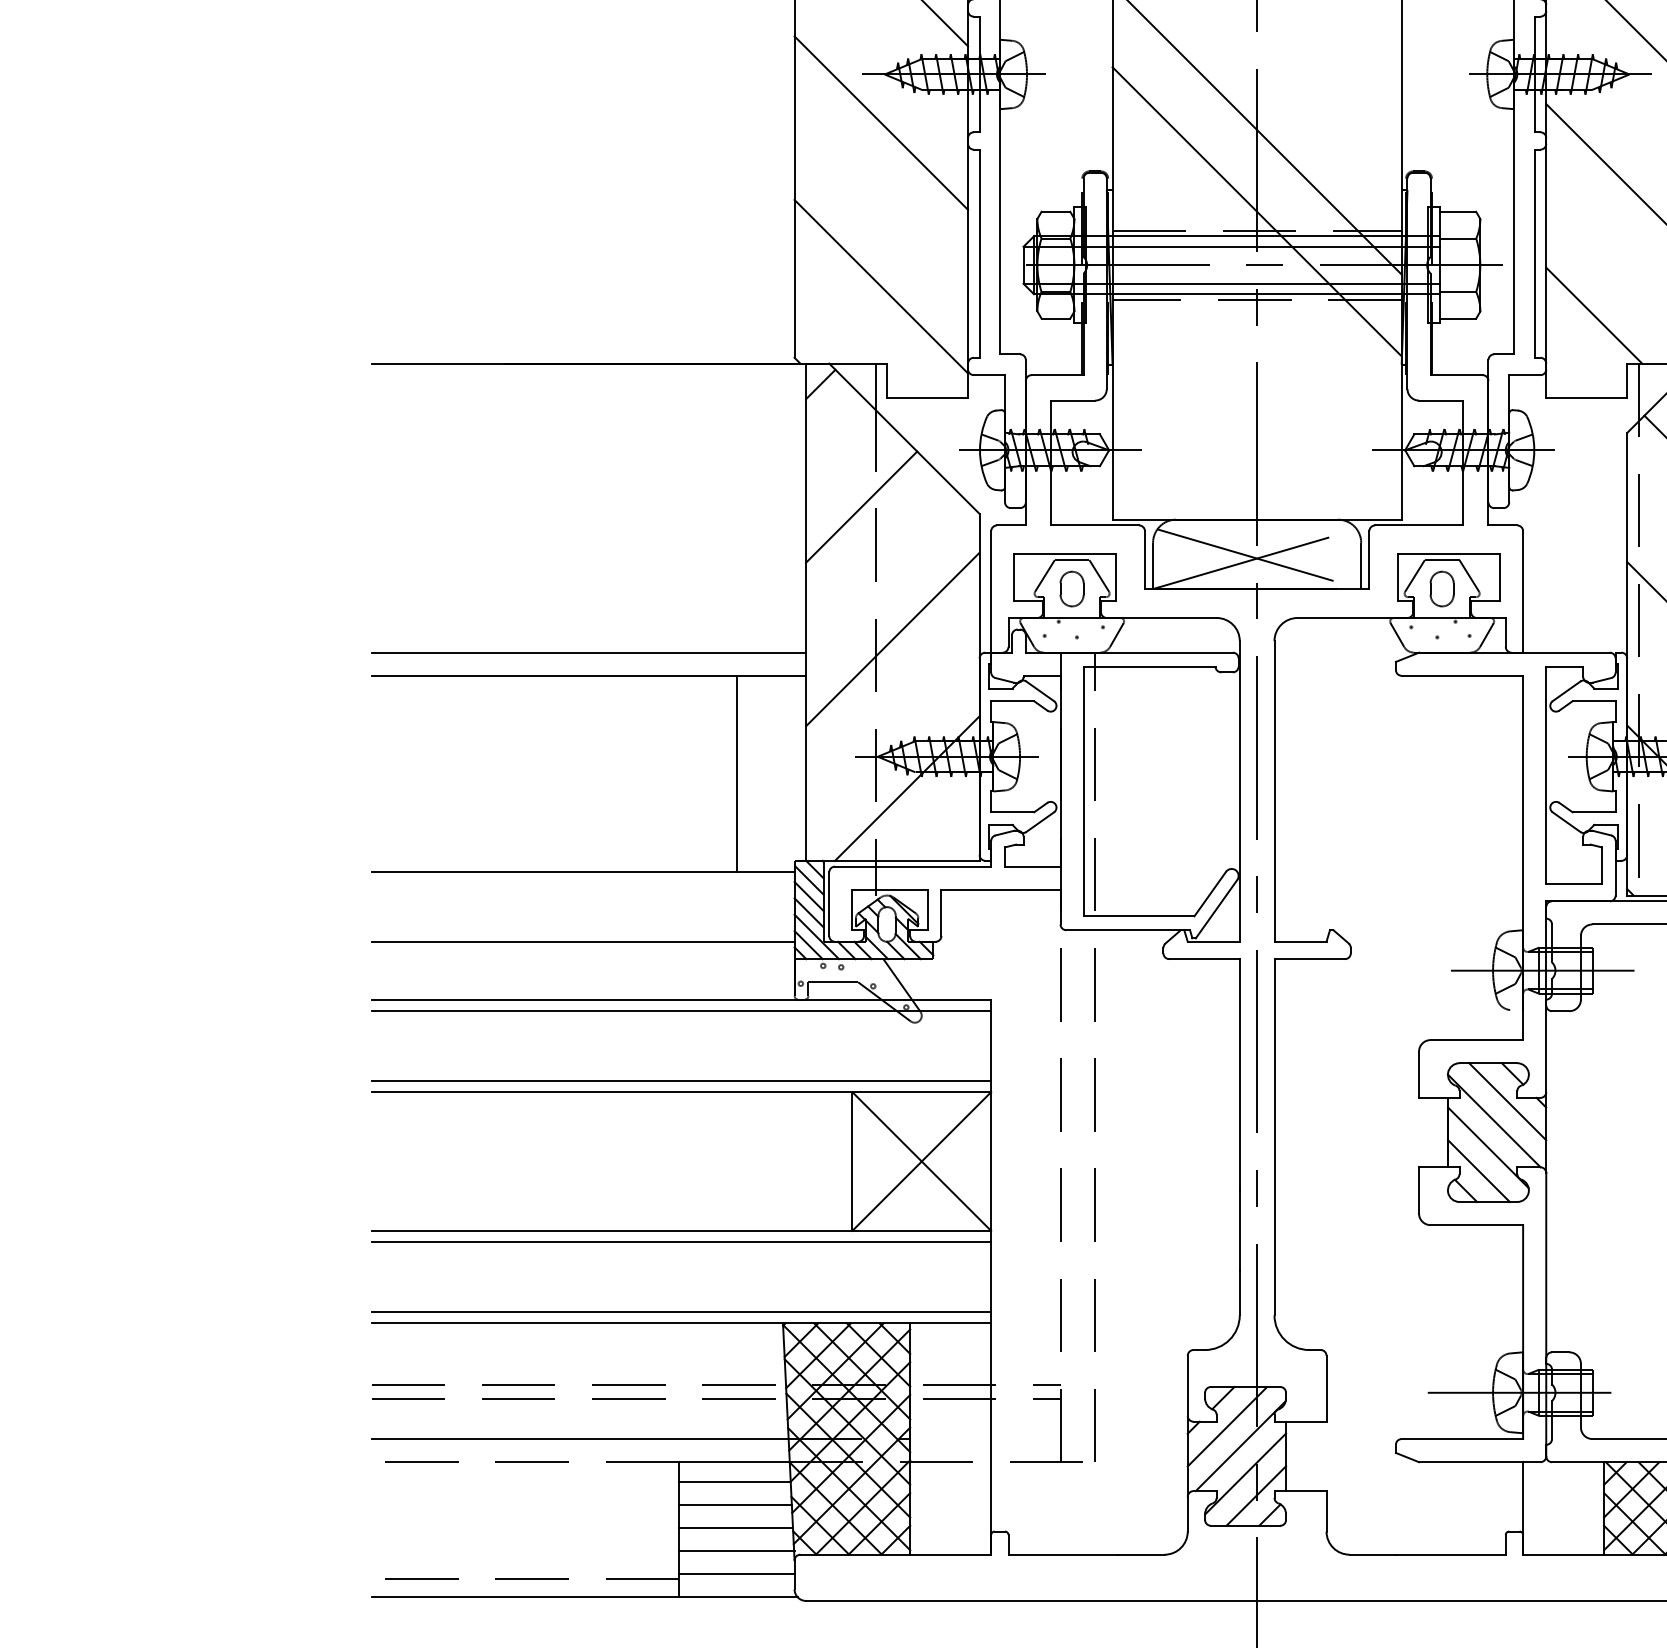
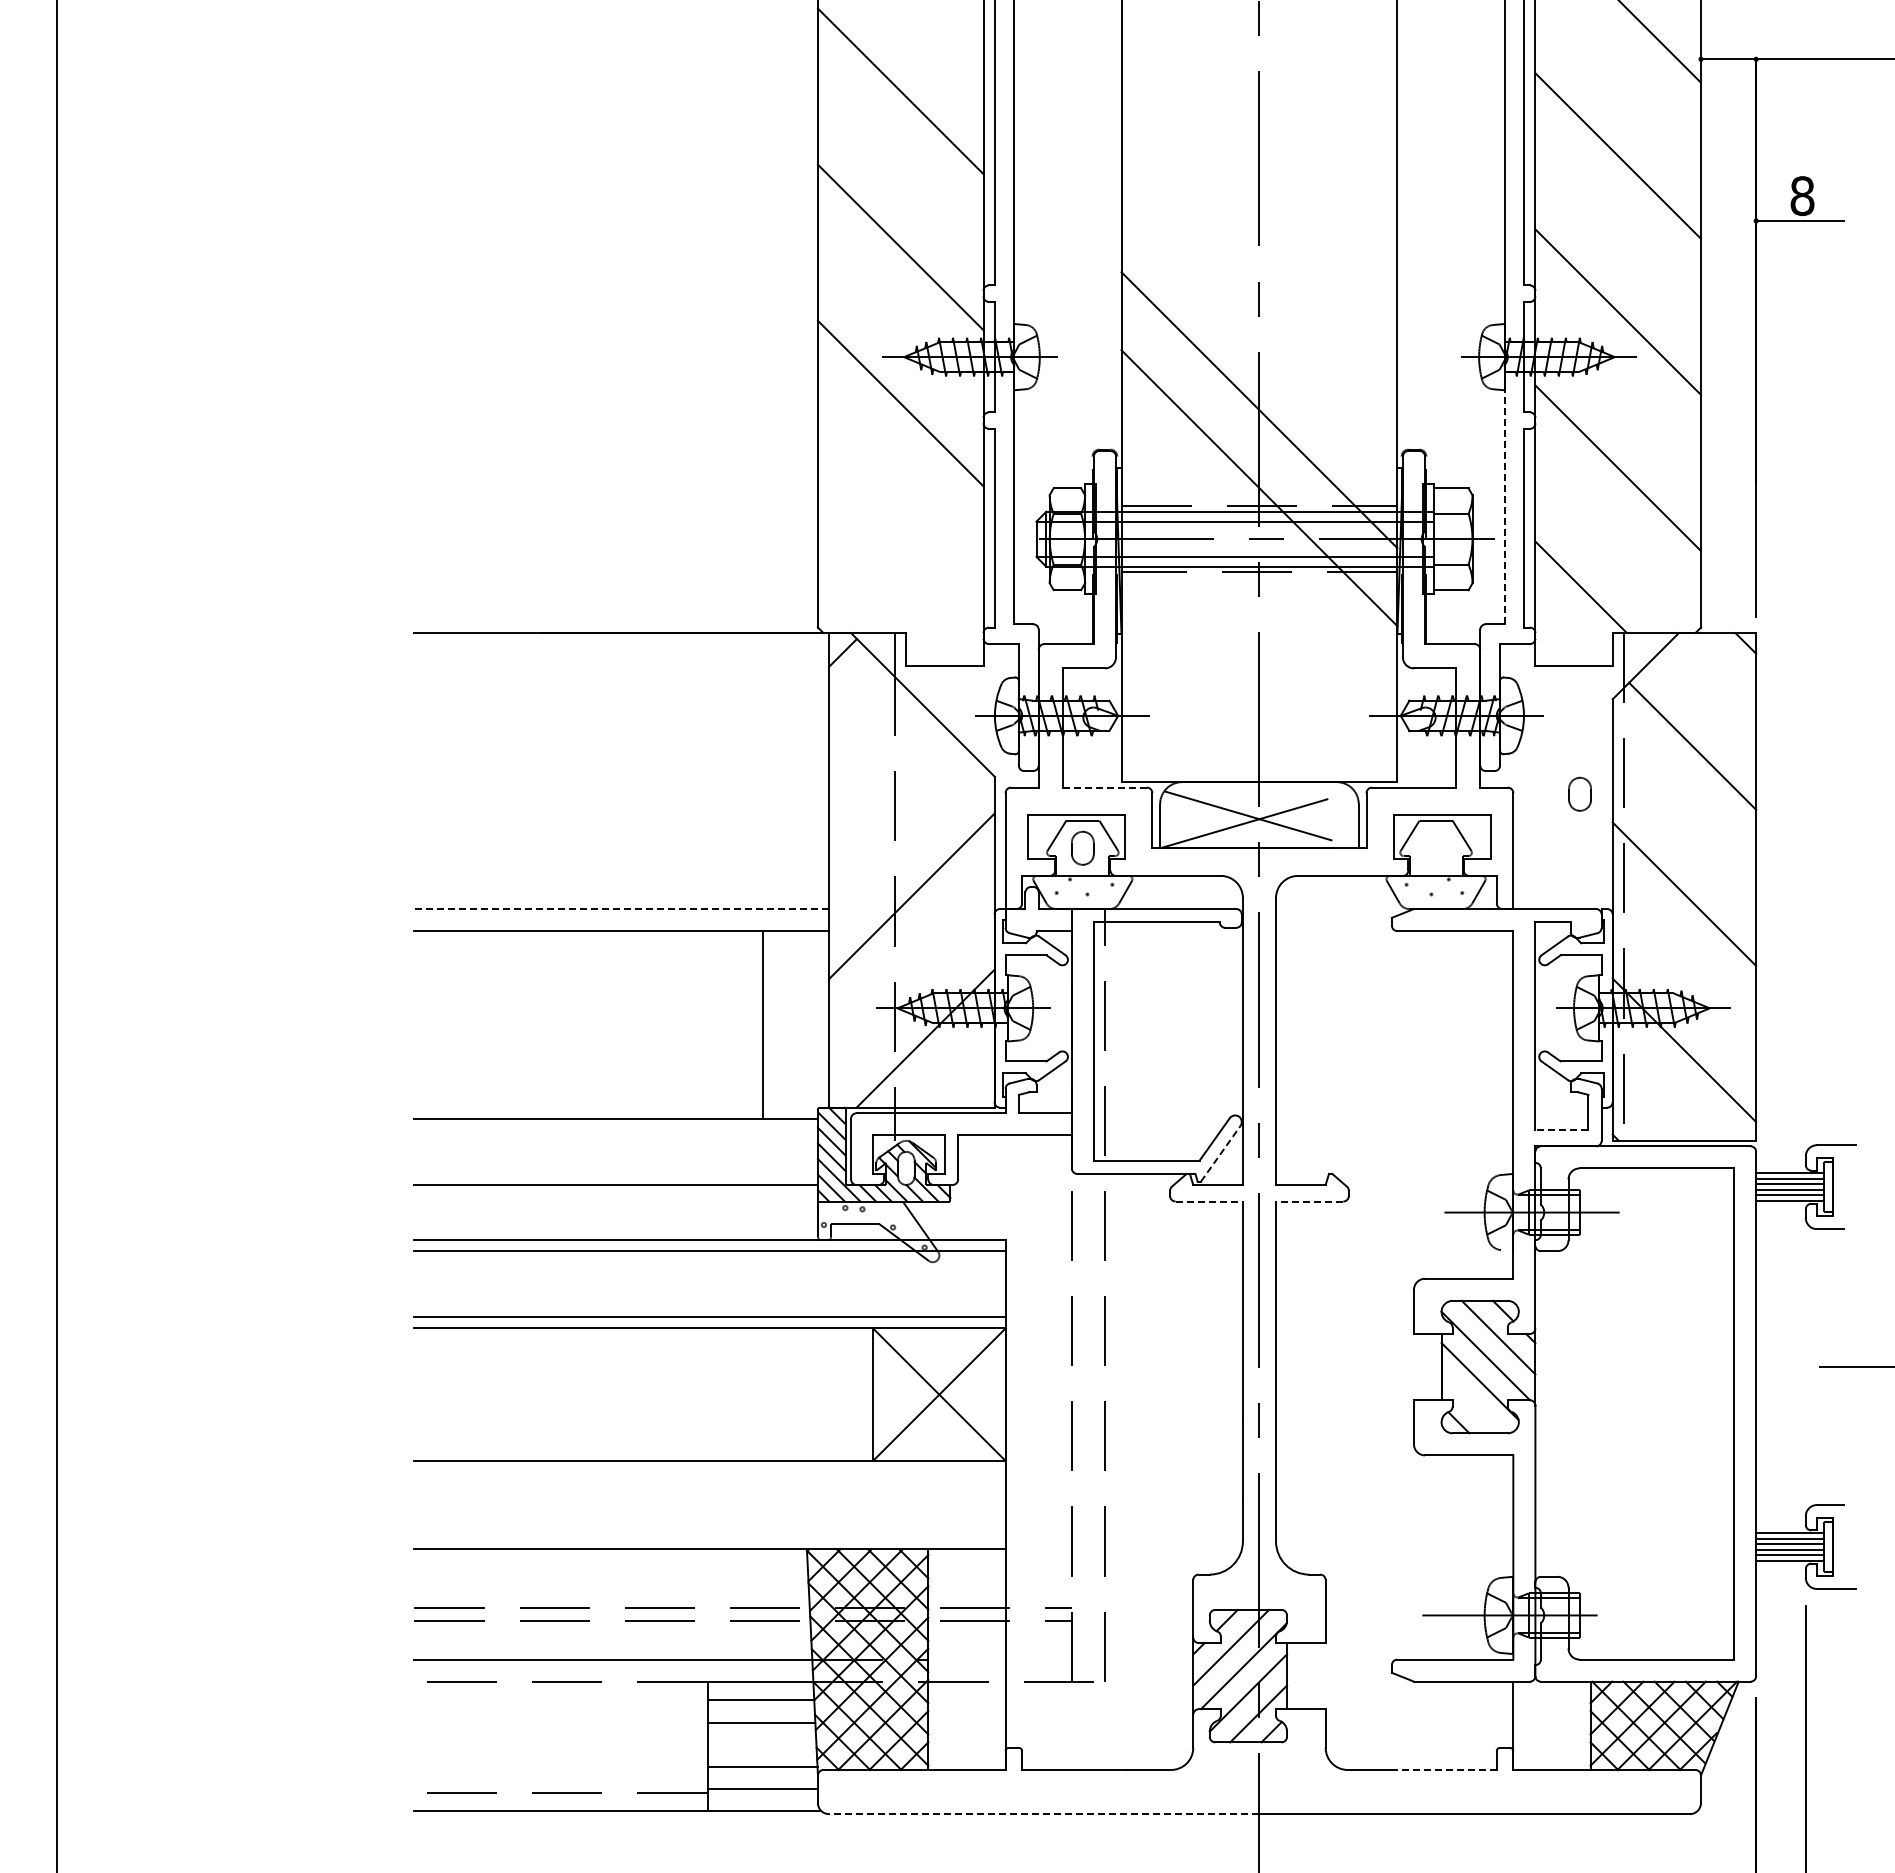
line: (1513, 218) -> (1504, 494), solid -> dashed
line: (881, 286) -> (900, 559), removed
line: (861, 507) -> (881, 770), removed
line: (1094, 525) -> (1104, 787), solid -> dashed
part: (1441, 588) -> (1579, 793), moved
line: (588, 653) -> (621, 909), solid -> dashed
line: (1573, 883) -> (1561, 1129), solid -> dashed
line: (1217, 908) -> (1221, 1153), solid -> dashed
line: (1204, 959) -> (1209, 1201), solid -> dashed
line: (1309, 959) -> (1309, 1201), solid -> dashed
line: (1478, 1170) -> (1470, 1403), removed
line: (680, 1241) -> (709, 1471), removed
line: (680, 1312) -> (709, 1538), removed
line: (735, 1528) -> (761, 1744), removed
line: (1449, 1554) -> (1443, 1769), solid -> dashed
line: (1030, 1601) -> (1043, 1814), solid -> dashed

